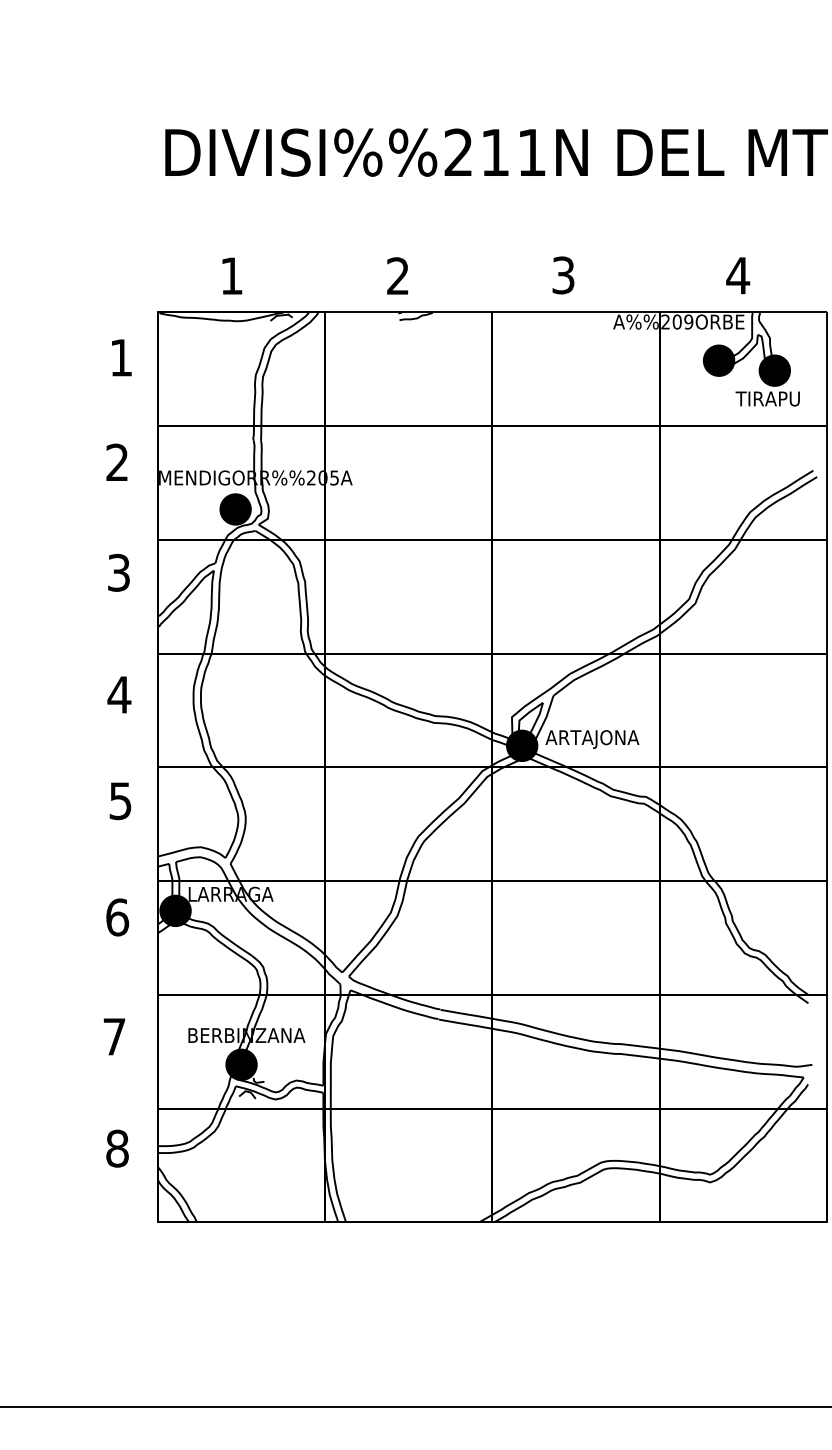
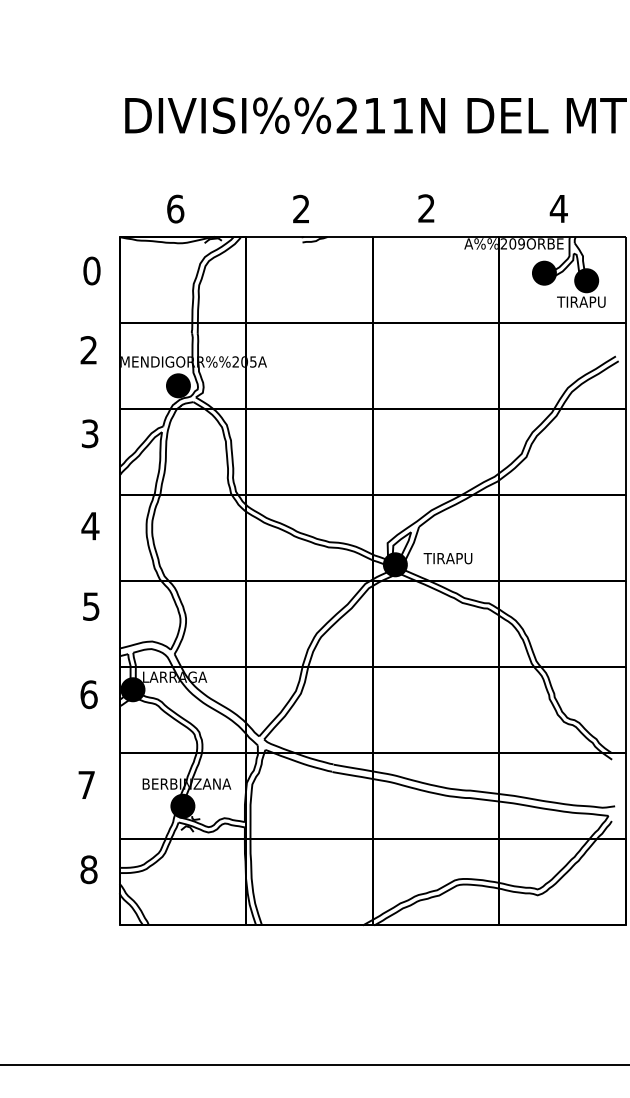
text: (563, 275) -> (426, 208), 3 -> 2
text: (231, 276) -> (175, 209), 1 -> 6
text: (121, 357) -> (92, 270), 1 -> 0
text: (592, 739) -> (448, 559), ARTAJONA -> TIRAPU

